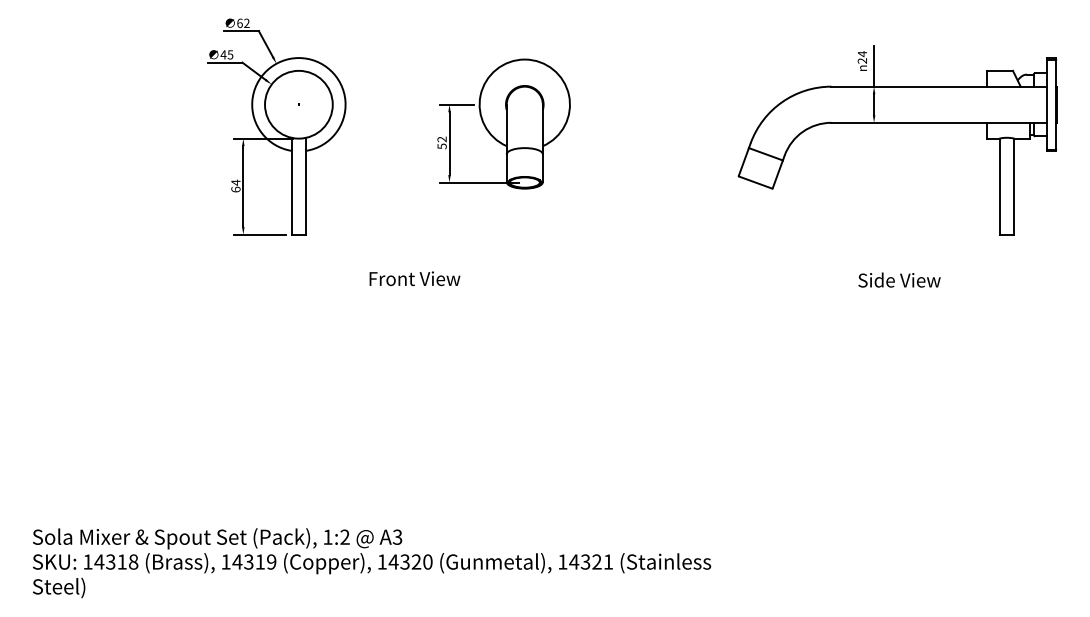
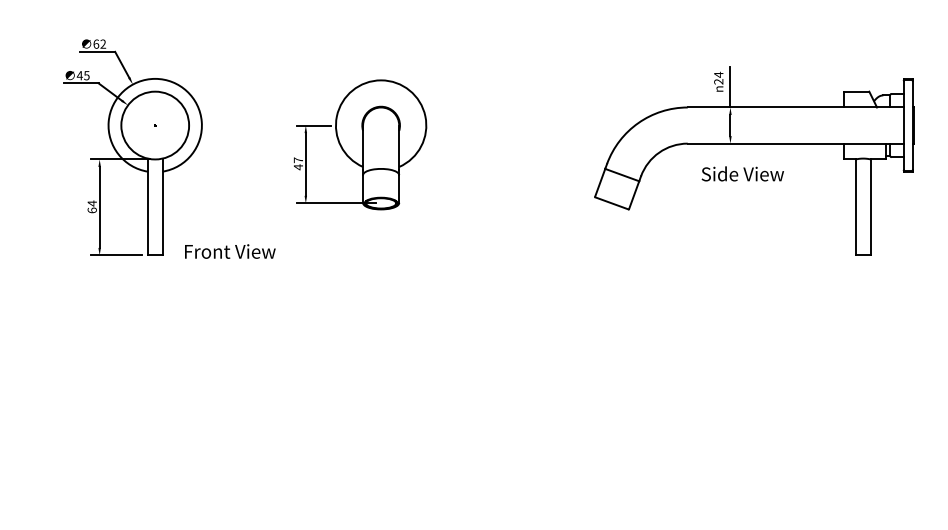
text: (441, 142) -> (297, 163), 52 -> 47
text: (414, 278) -> (229, 251), moved
text: (899, 279) -> (742, 173), moved

